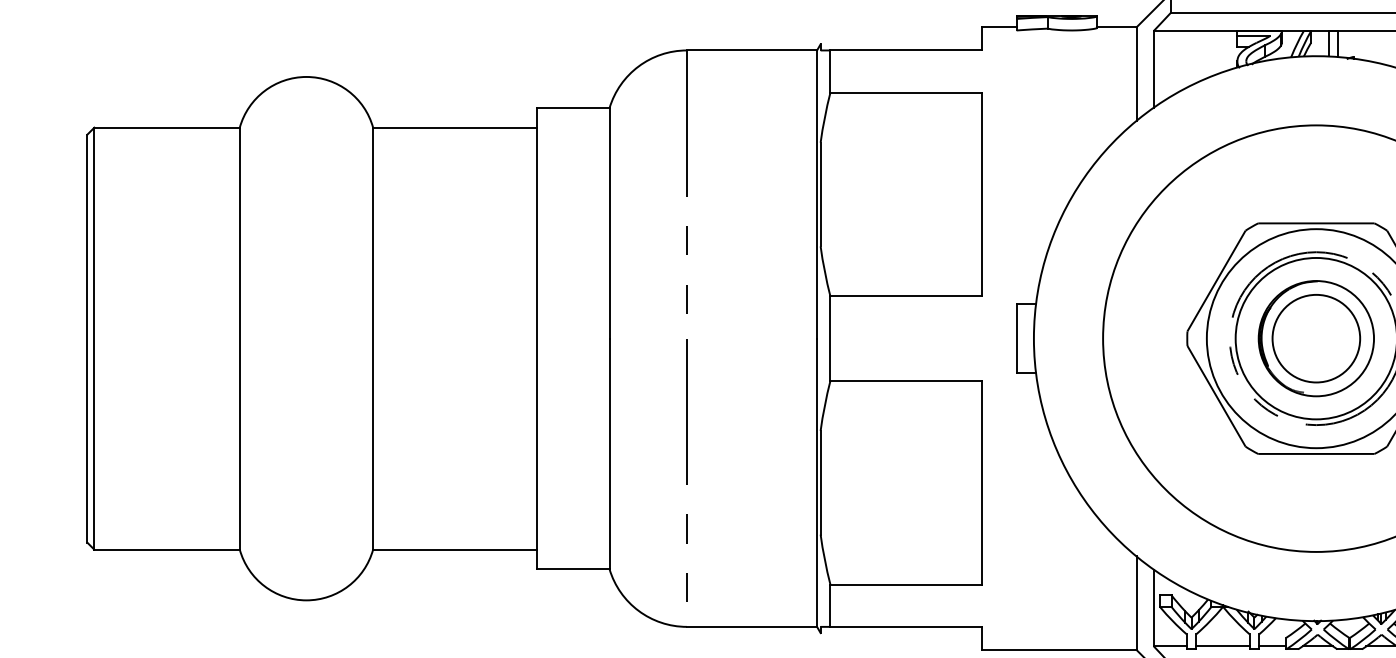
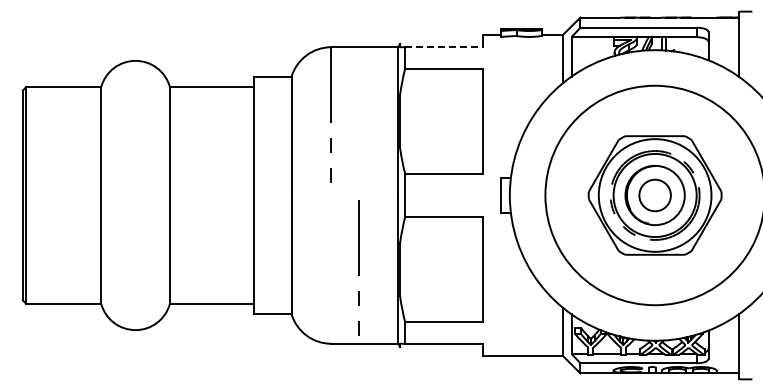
line: (906, 51) -> (444, 47), solid -> dashed
circle: (1315, 338) -> (654, 195), size x0.7
line: (685, 468) -> (358, 267), moved

